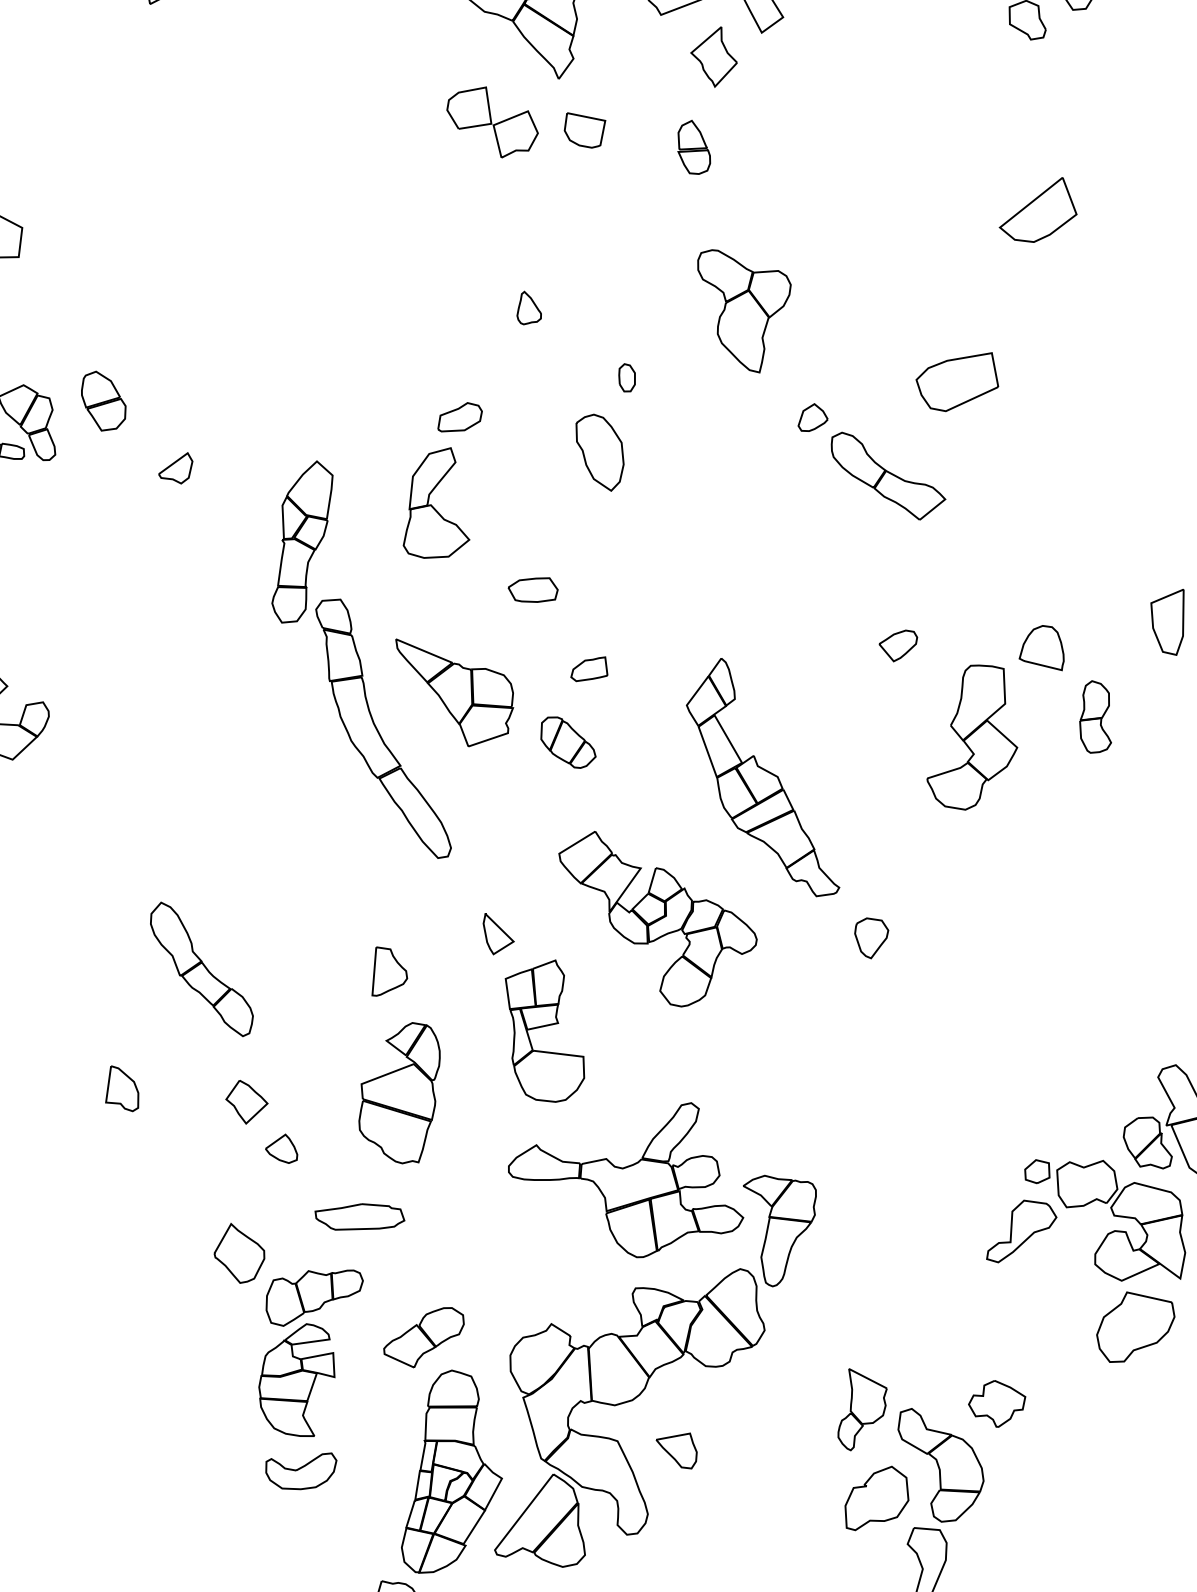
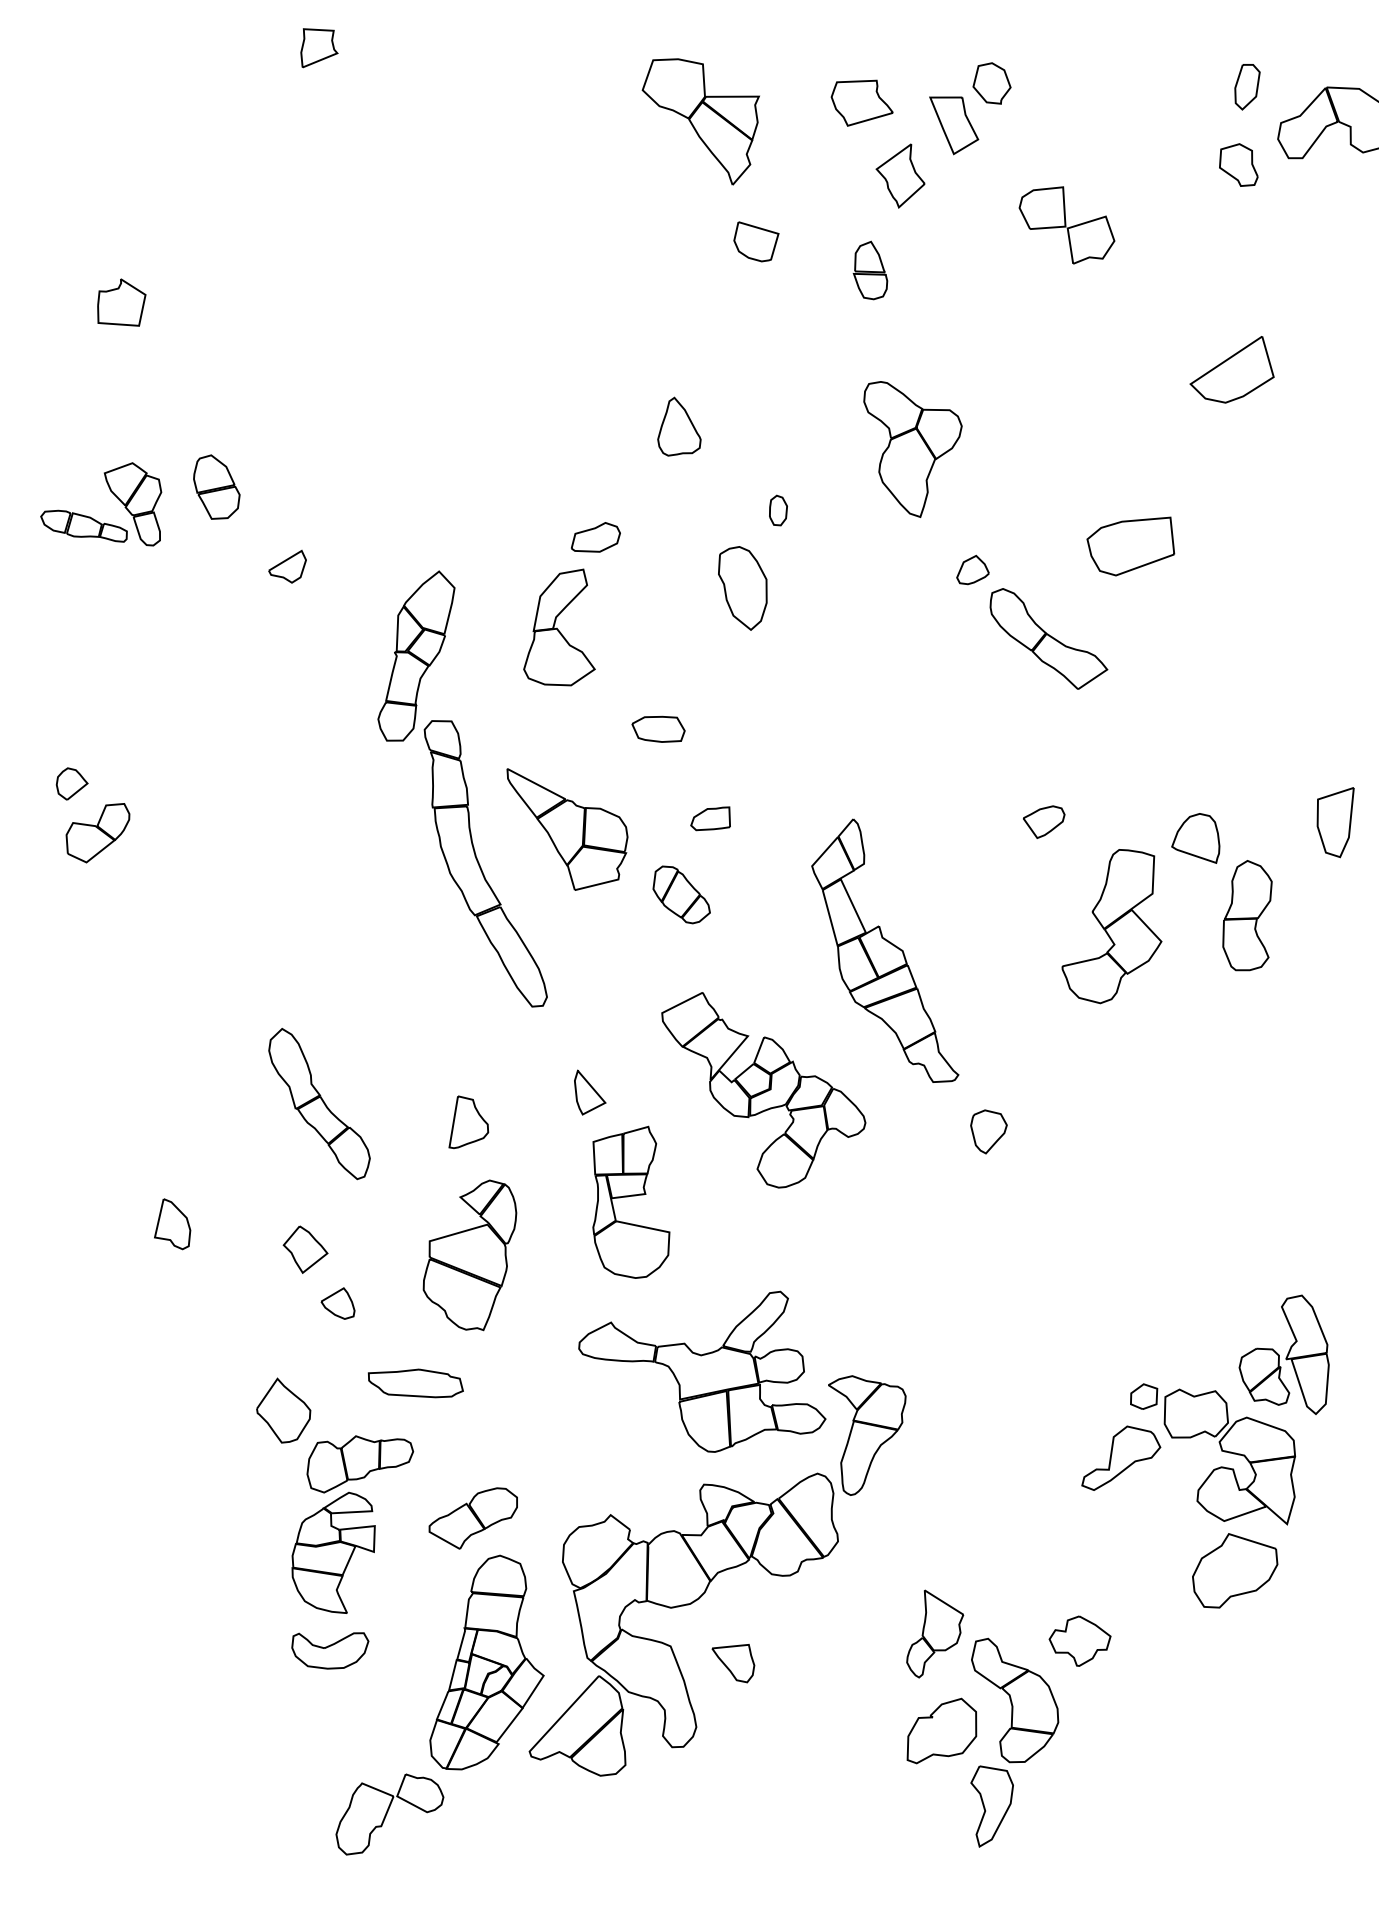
part: (492, 122) -> (1066, 225), moved
part: (528, 307) -> (679, 426), size x1.67
part: (1095, 716) -> (1247, 915), size x1.43
part: (201, 969) -> (319, 1104), moved

